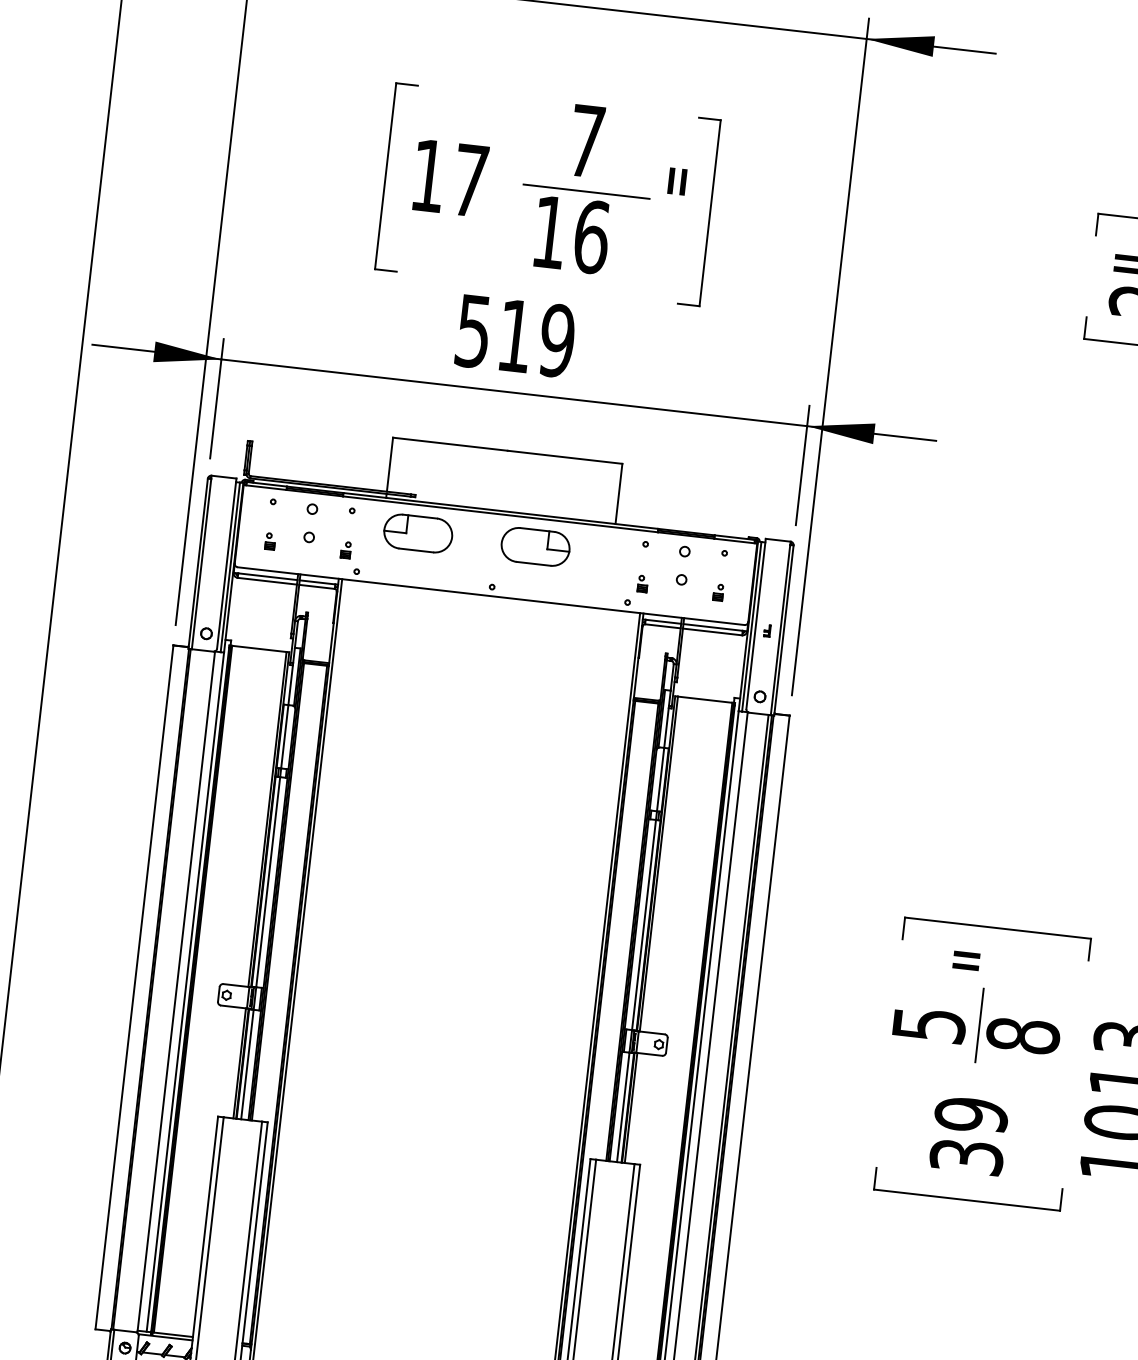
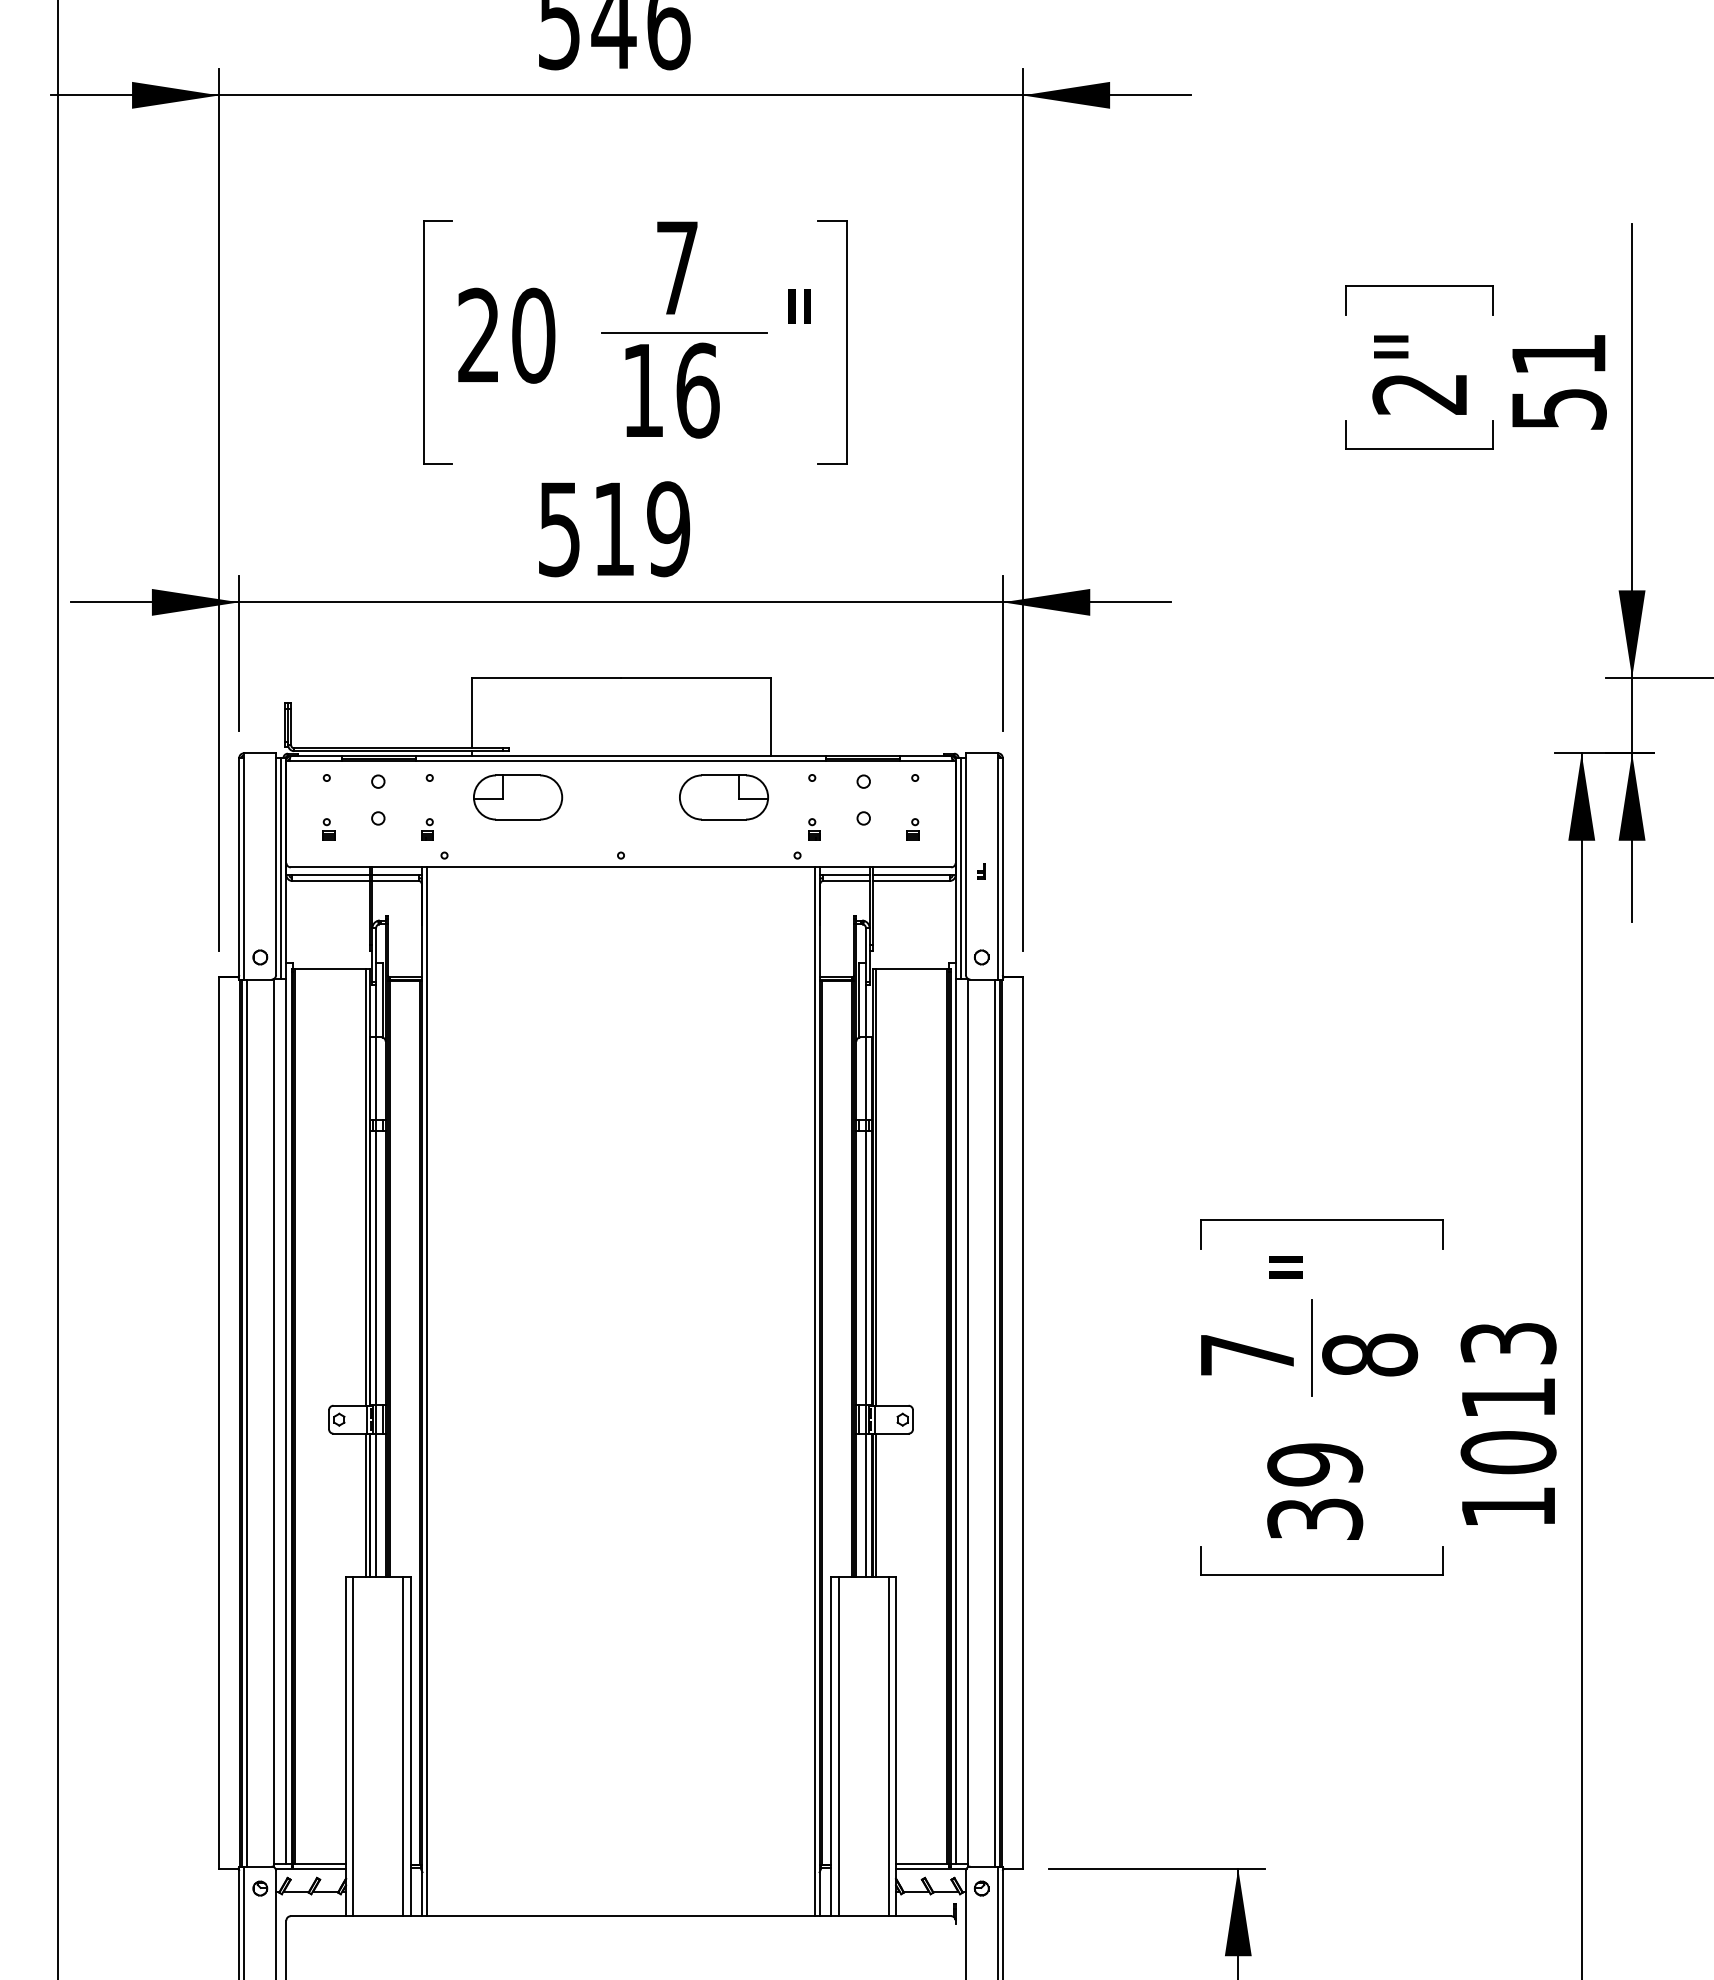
text: (449, 178) -> (506, 335), 17 -> 20
part: (535, 546) -> (723, 797), moved
line: (155, 989) -> (246, 1422), added
text: (929, 1025) -> (1248, 1355), 5 -> 7

